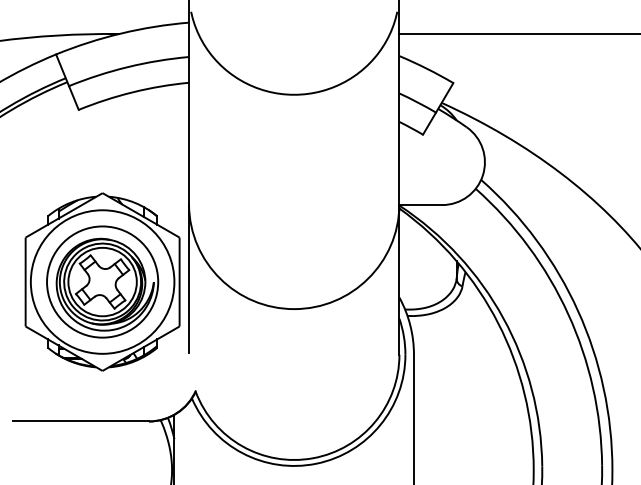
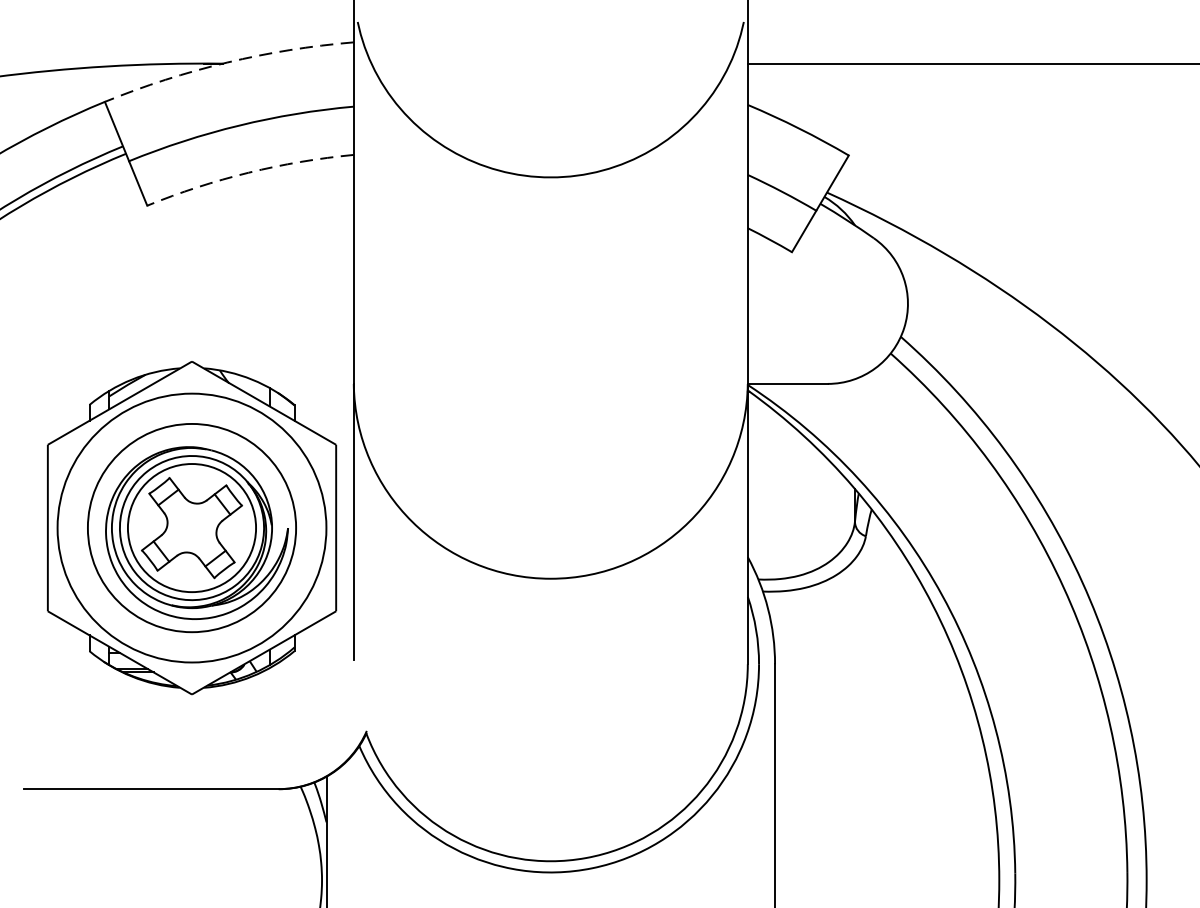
arc: (121, 33) -> (227, 62), solid -> dashed
arc: (132, 92) -> (247, 173), solid -> dashed

